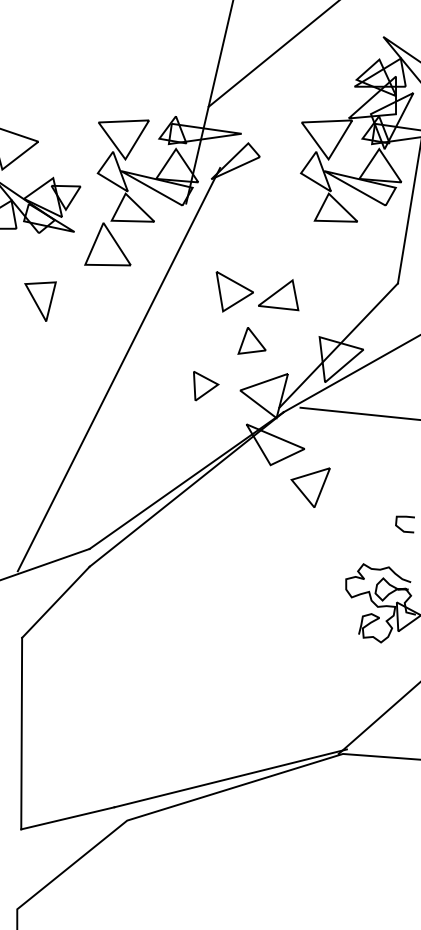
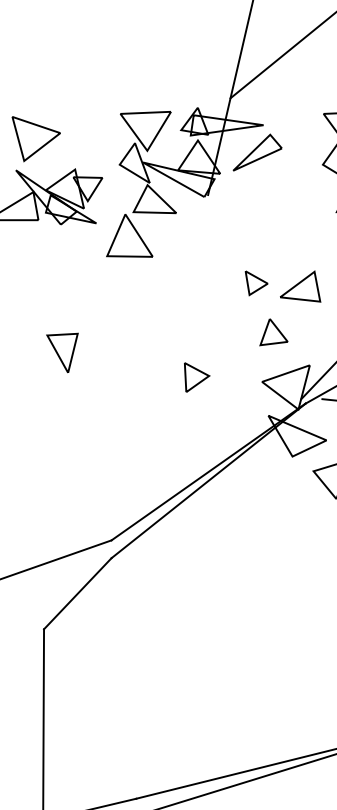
part: (234, 291) -> (256, 282), size x0.6
part: (40, 301) -> (62, 352), moved
line: (118, 369) -> (140, 360), removed
part: (206, 386) -> (197, 377), moved

